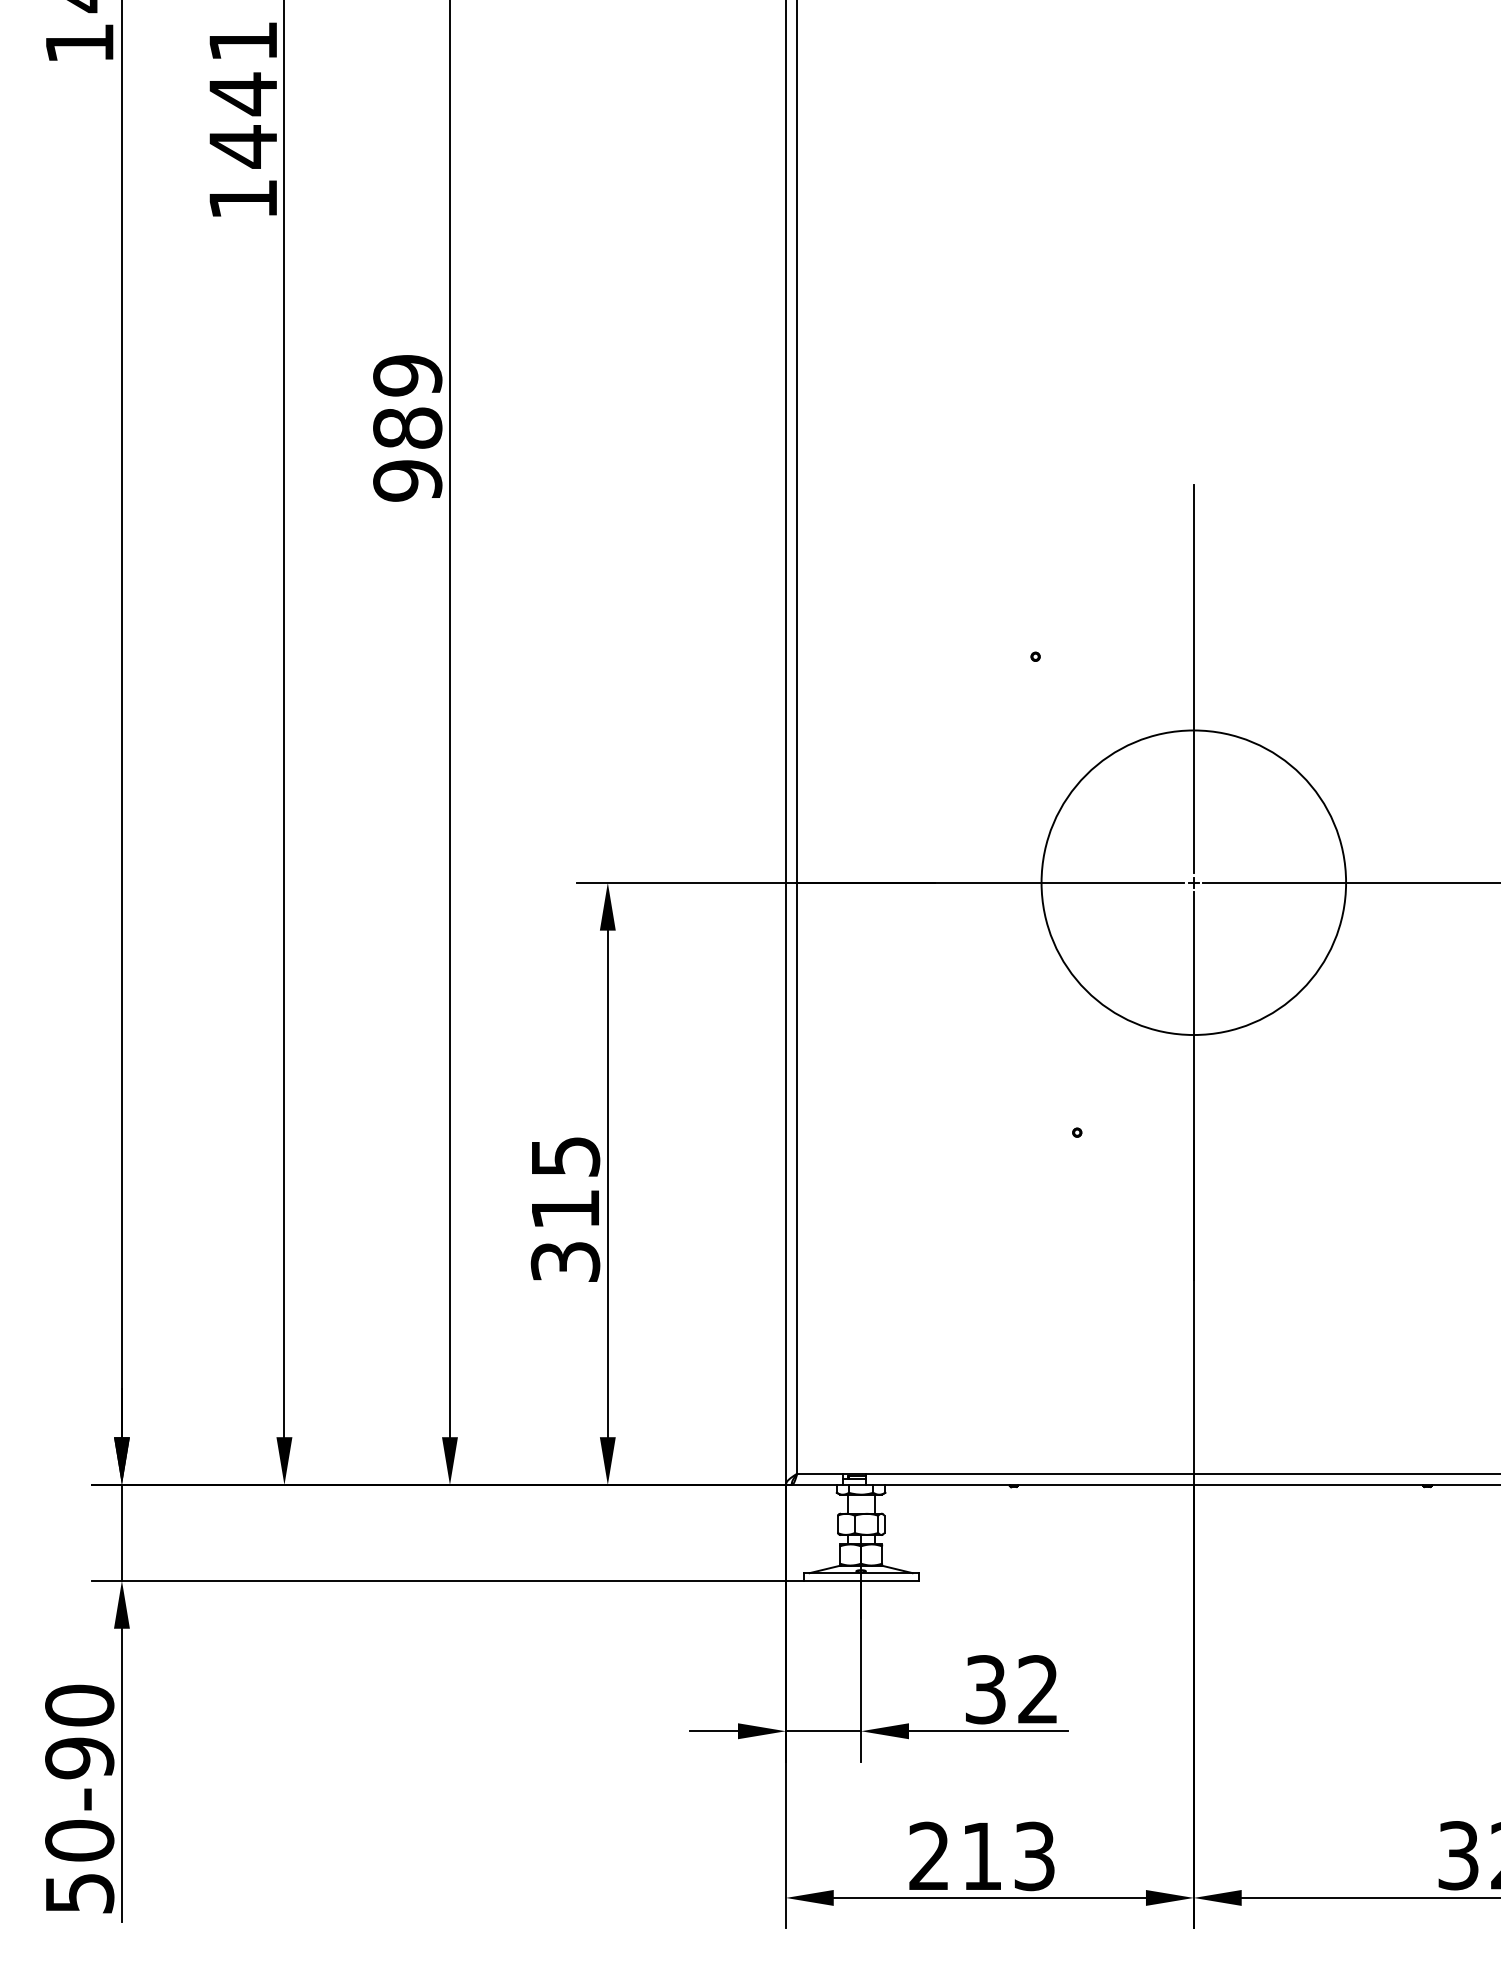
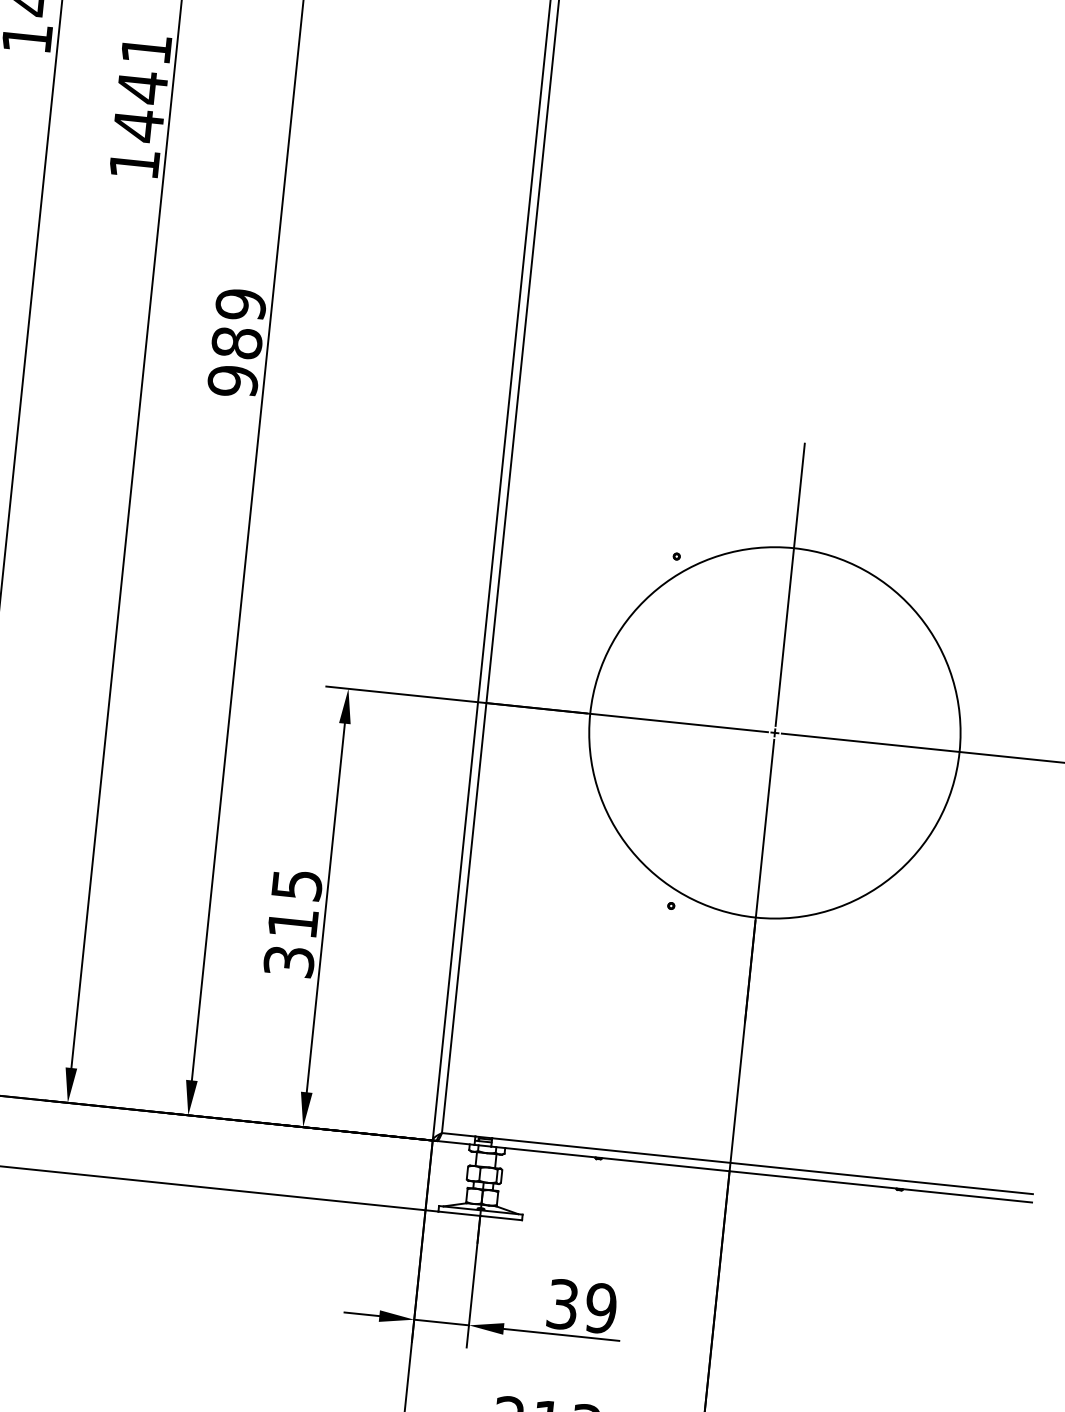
circle: (1193, 882) -> (774, 732), size x1.67
text: (1037, 1689) -> (600, 1308), 32 -> 39

